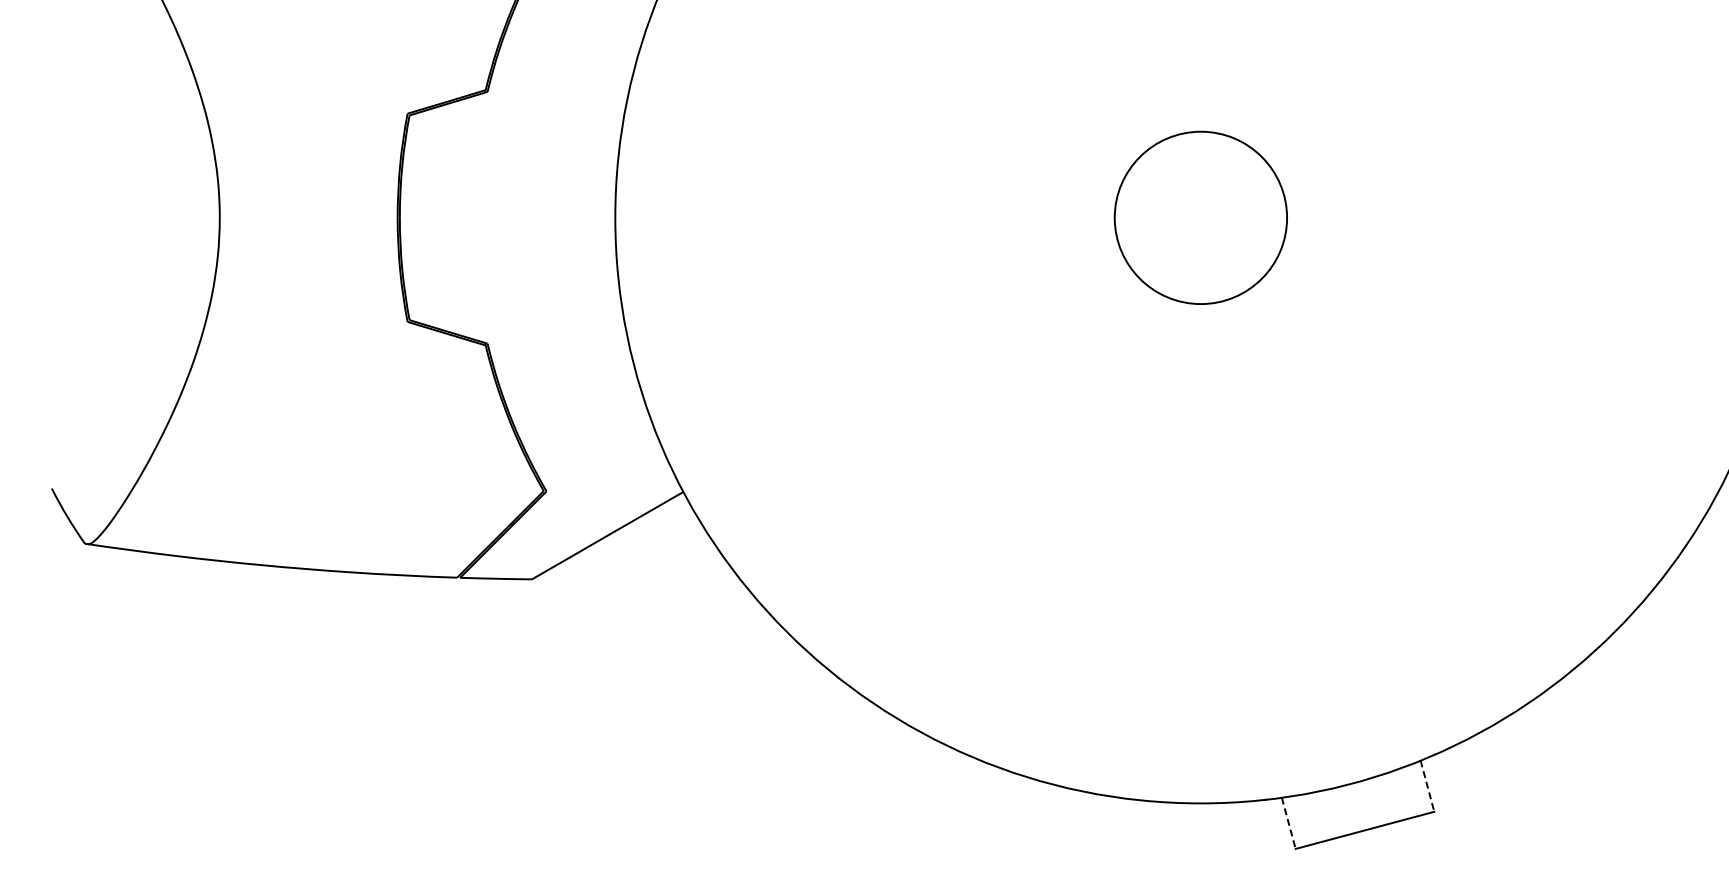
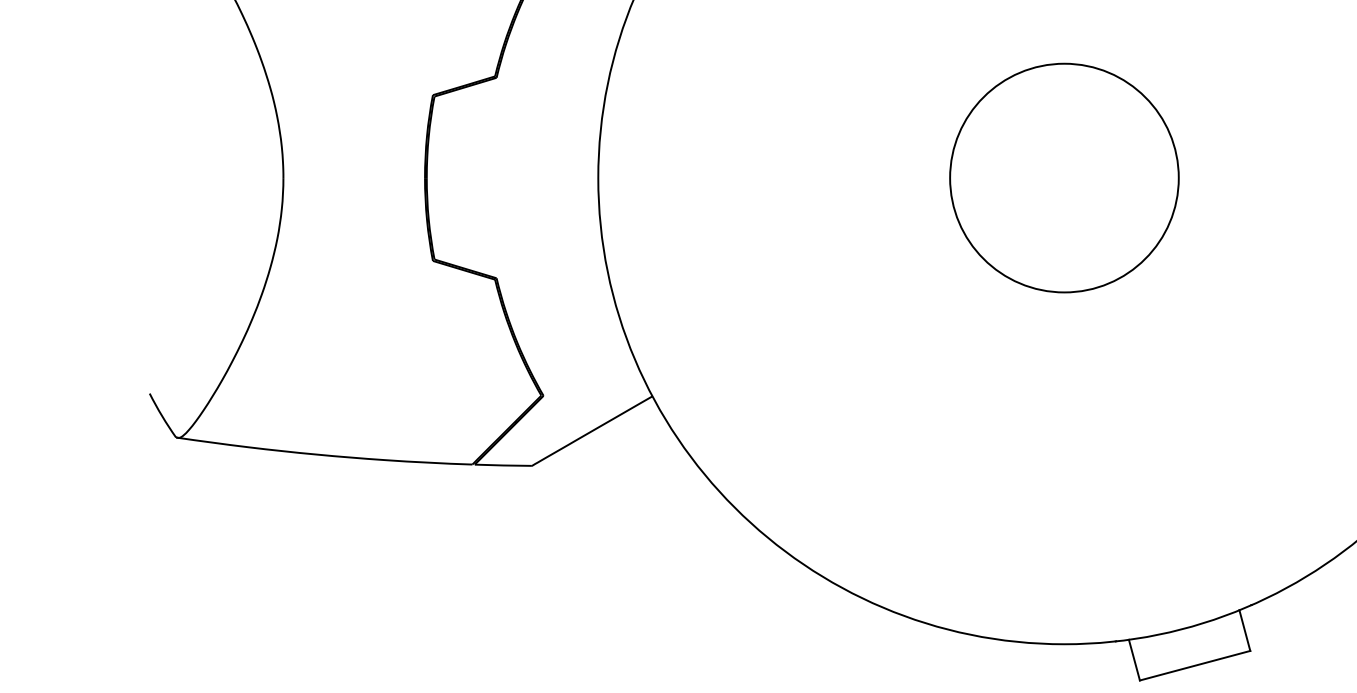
circle: (1200, 217) -> (1064, 177), size x1.67
line: (1427, 786) -> (1244, 630), dashed -> solid
line: (1288, 823) -> (1134, 660), dashed -> solid

